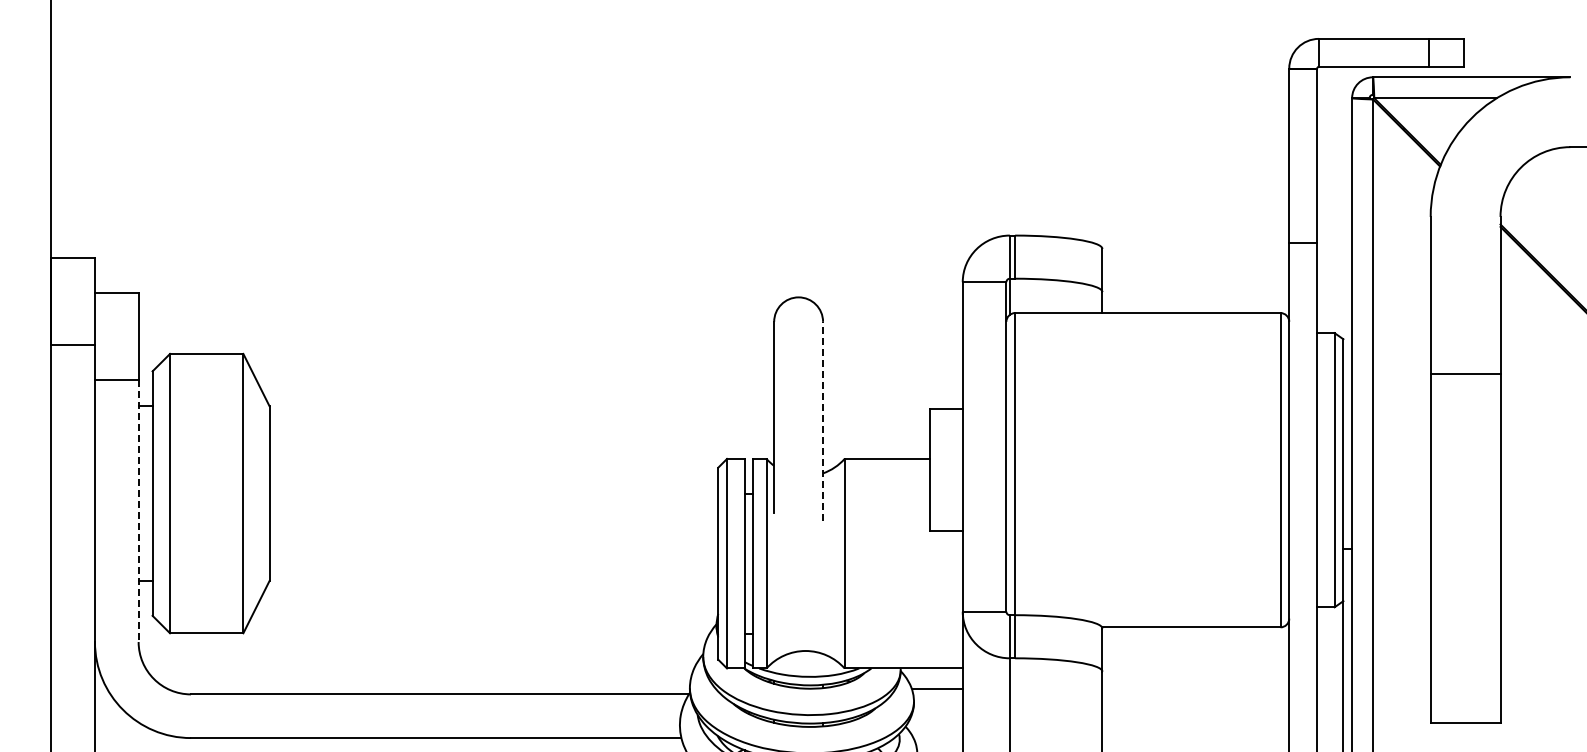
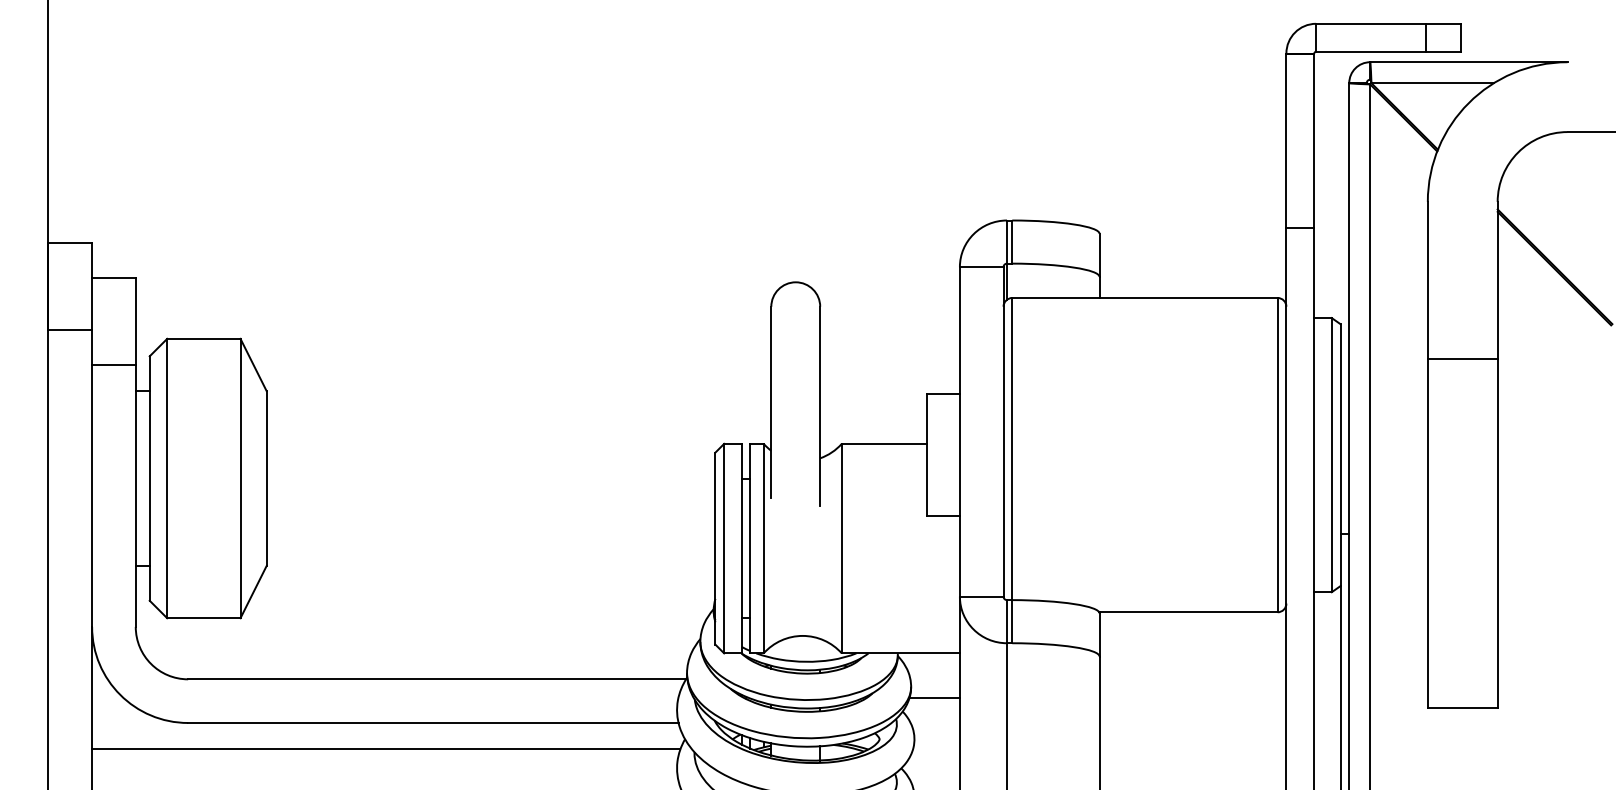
line: (823, 421) -> (820, 406), dashed -> solid
line: (138, 511) -> (135, 496), dashed -> solid
line: (937, 688) -> (934, 697), moved

